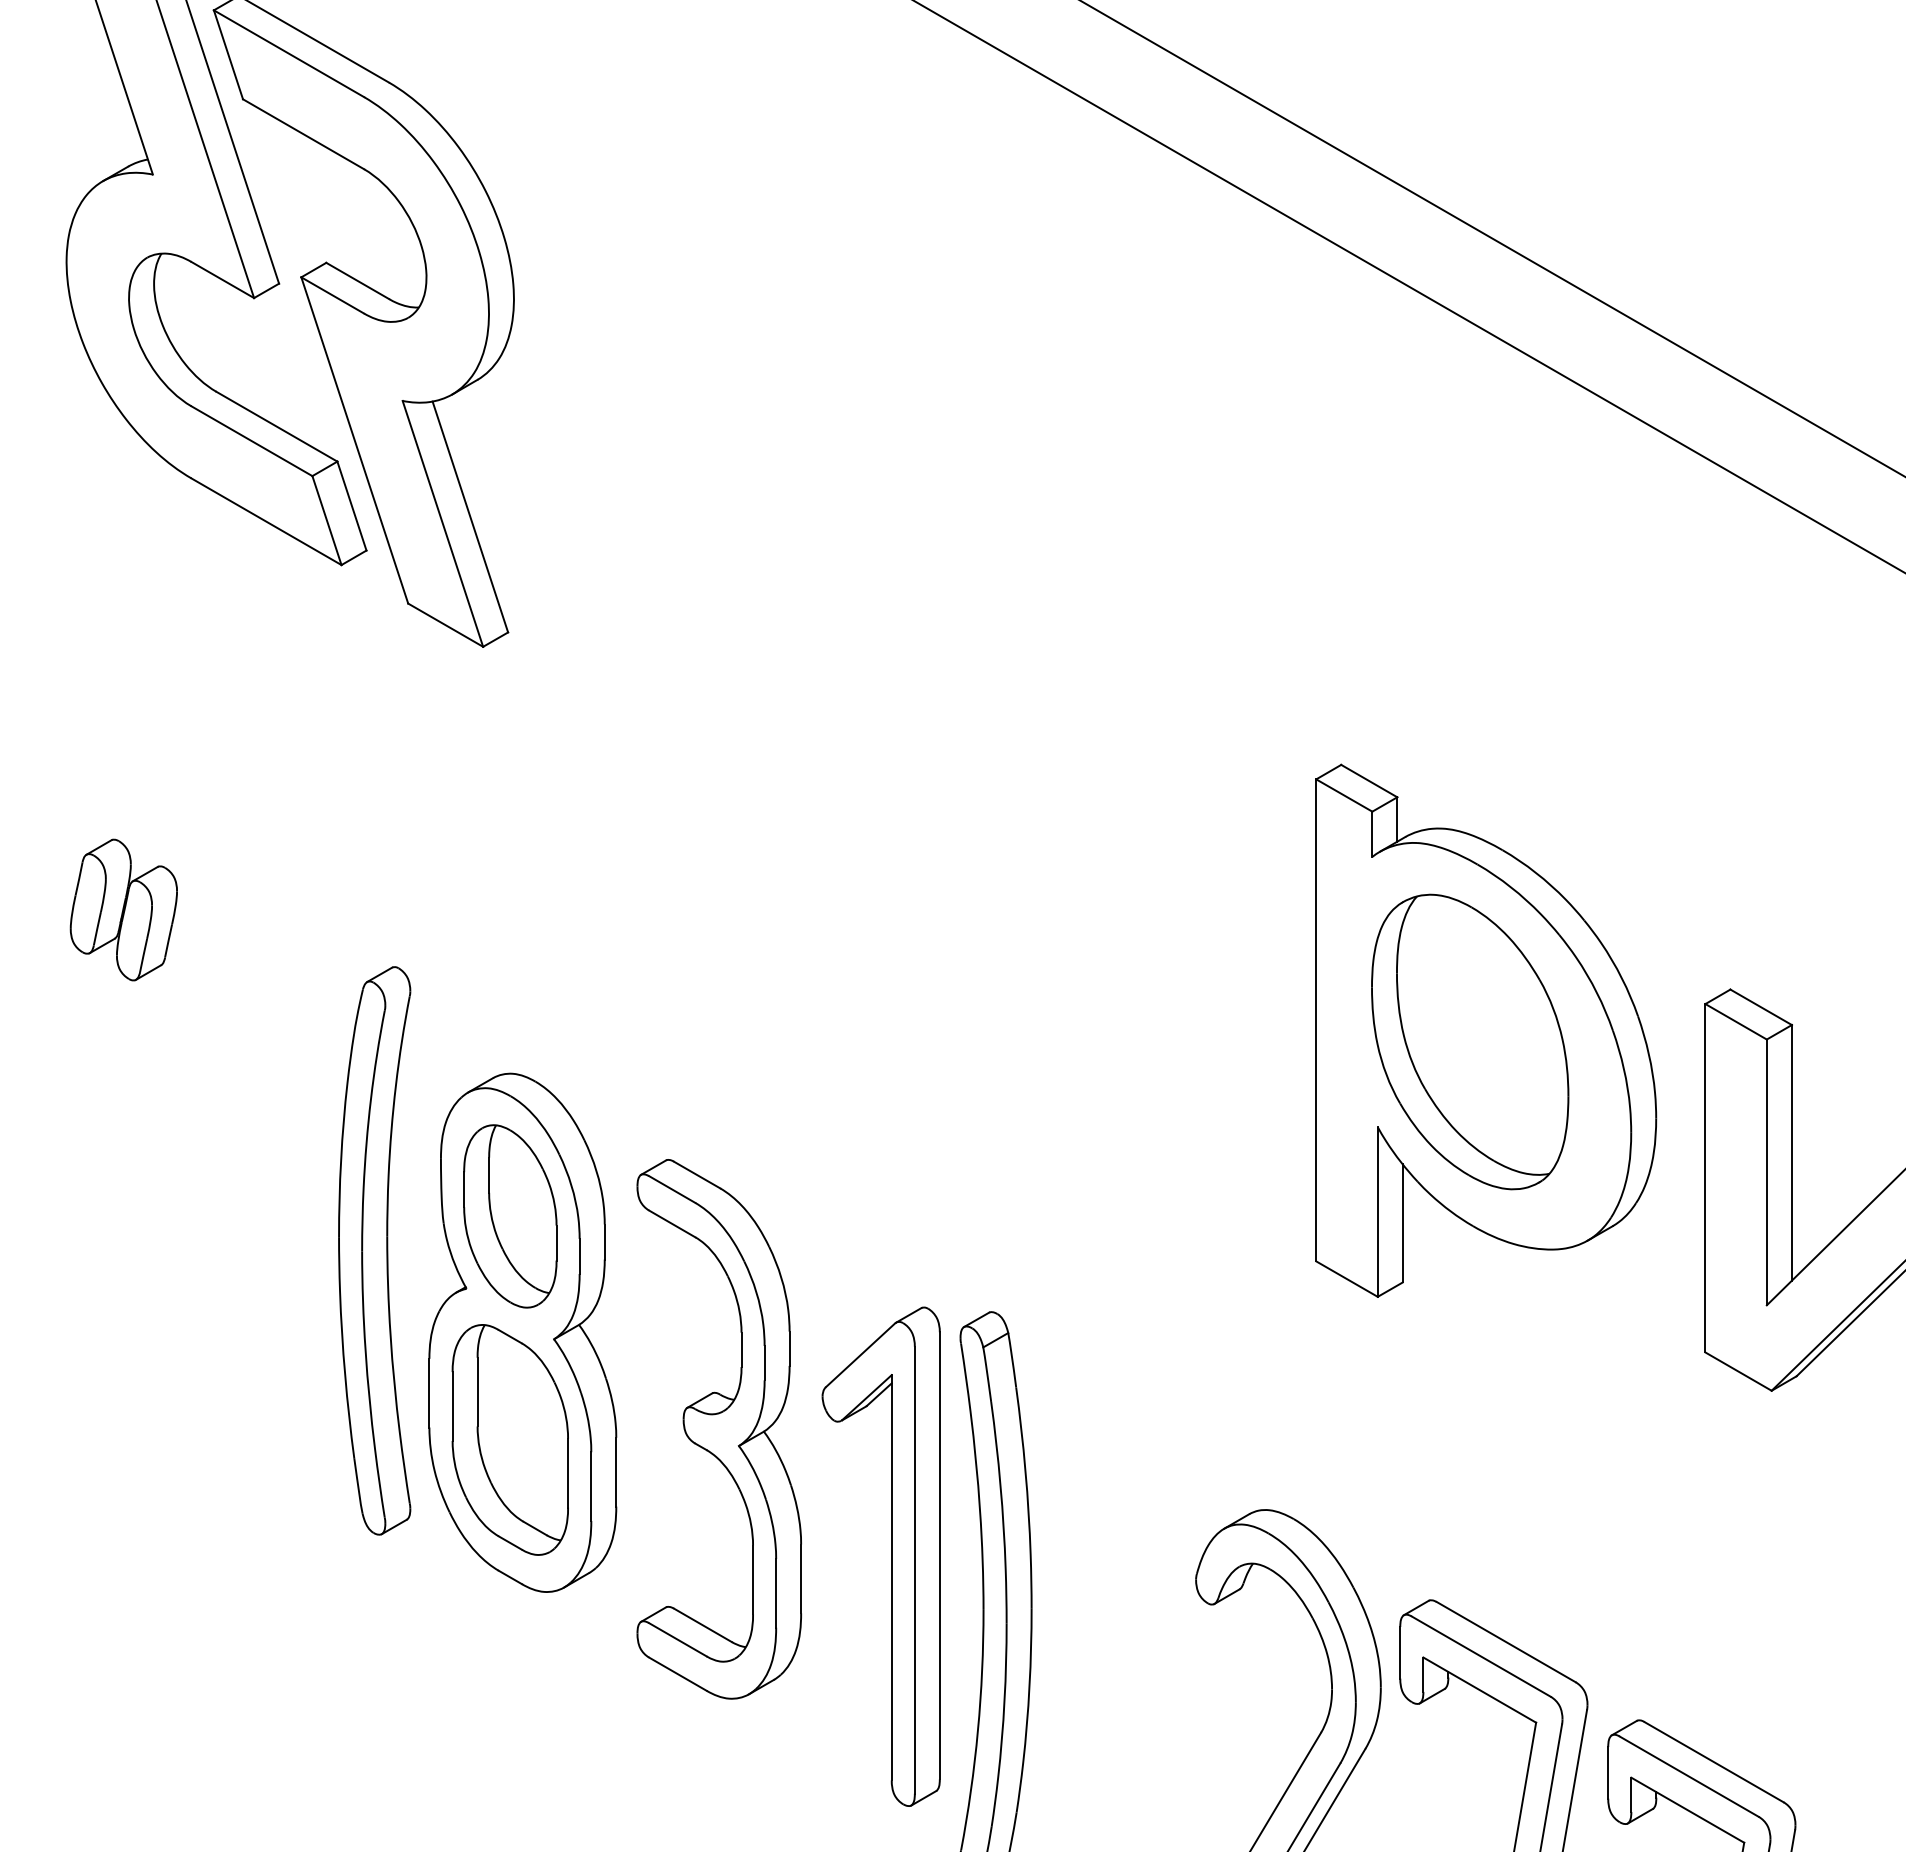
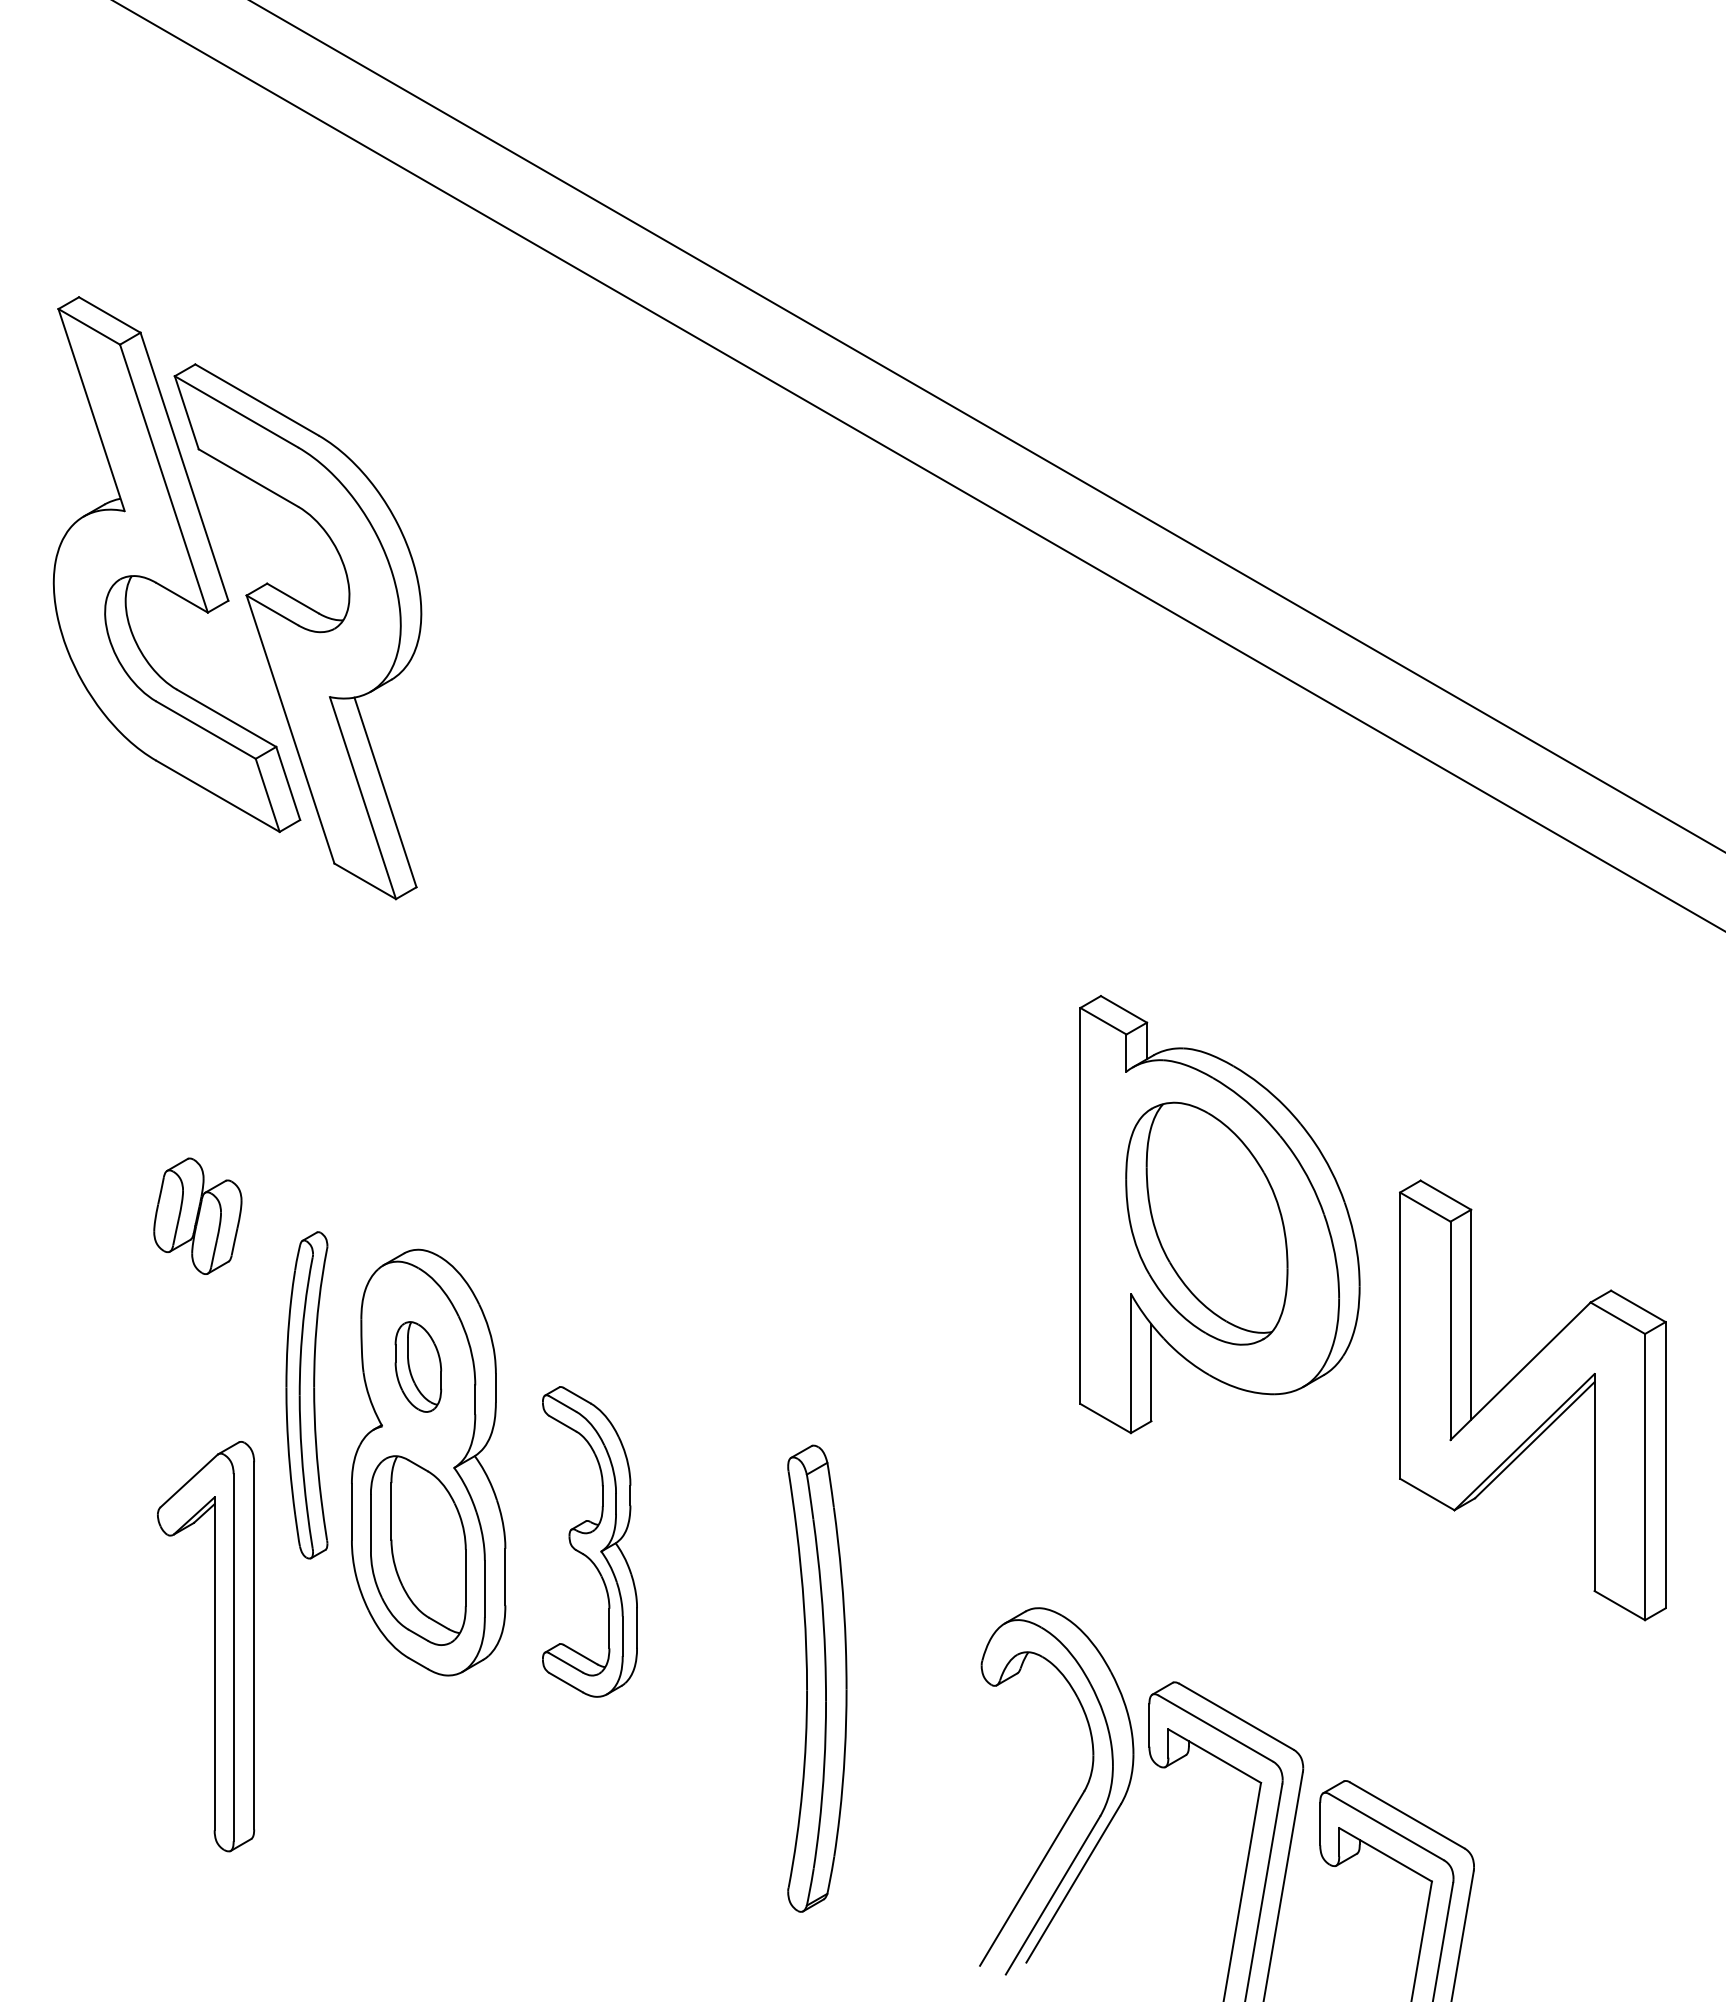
part: (123, 909) -> (197, 1215), moved
part: (510, 1215) -> (418, 1366), size x0.6
part: (374, 1251) -> (306, 1395), size x0.7
part: (718, 1428) -> (589, 1541), size x0.7
part: (891, 1556) -> (214, 1646), moved

